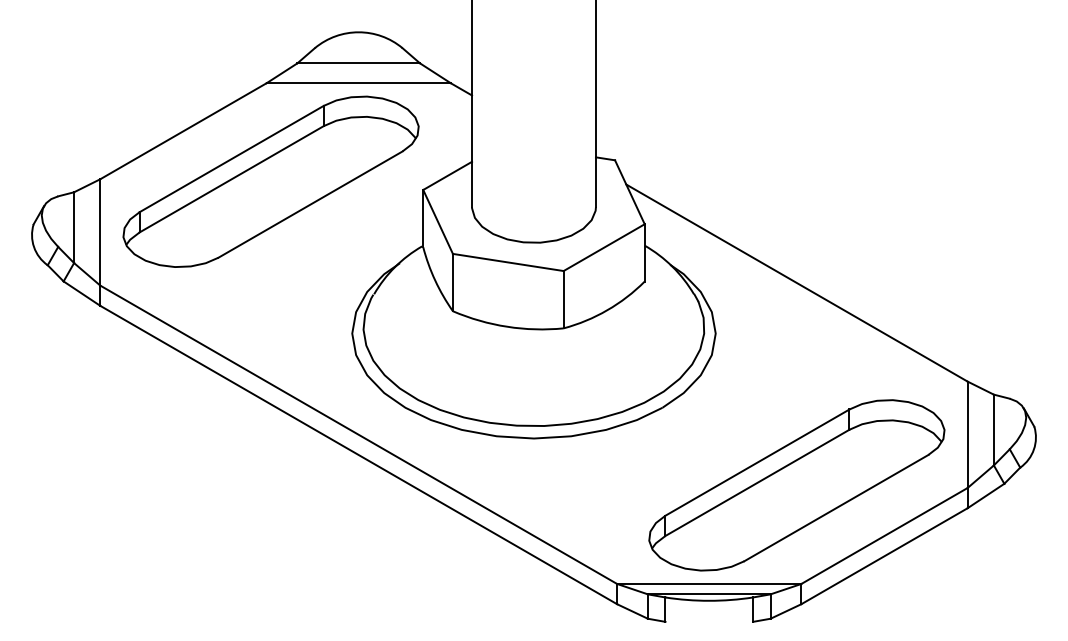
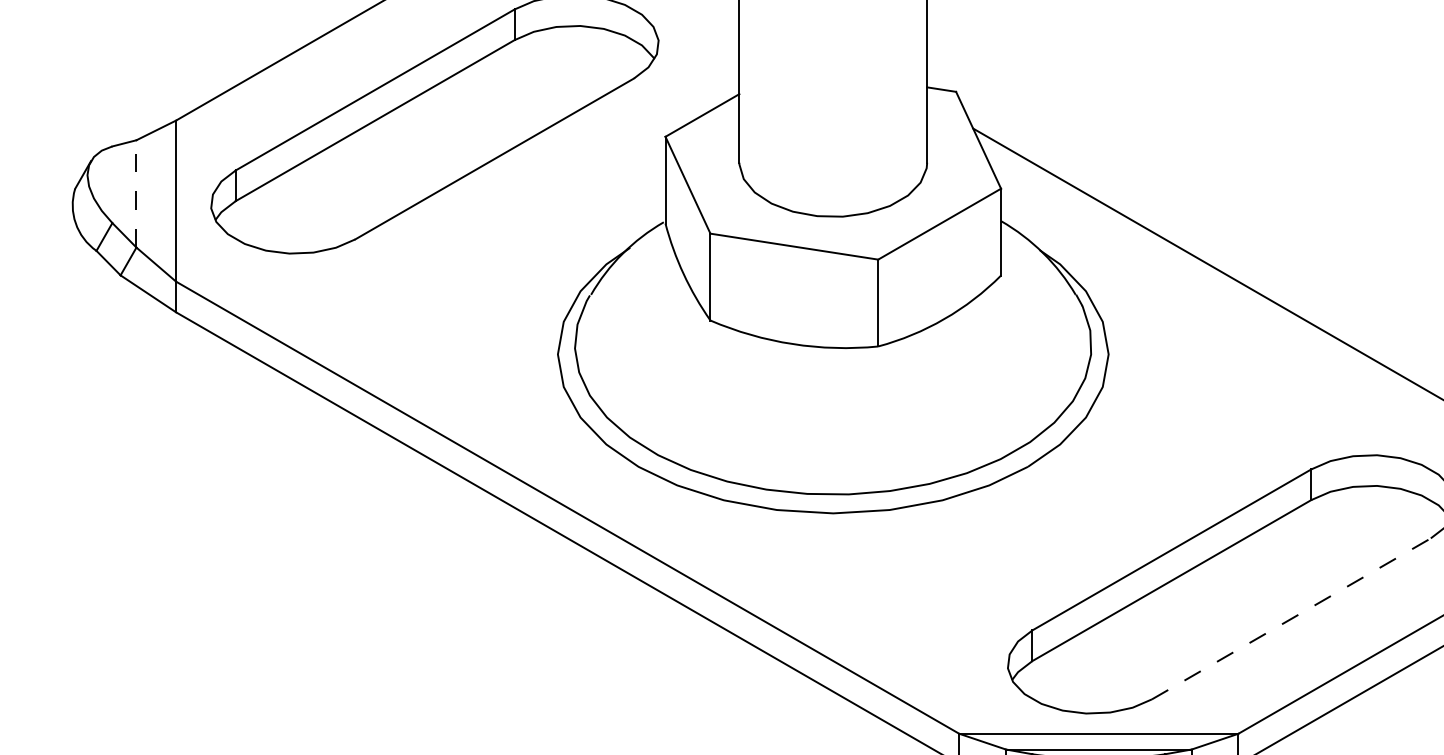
line: (74, 227) -> (137, 193), solid -> dashed
line: (836, 507) -> (1291, 617), solid -> dashed

